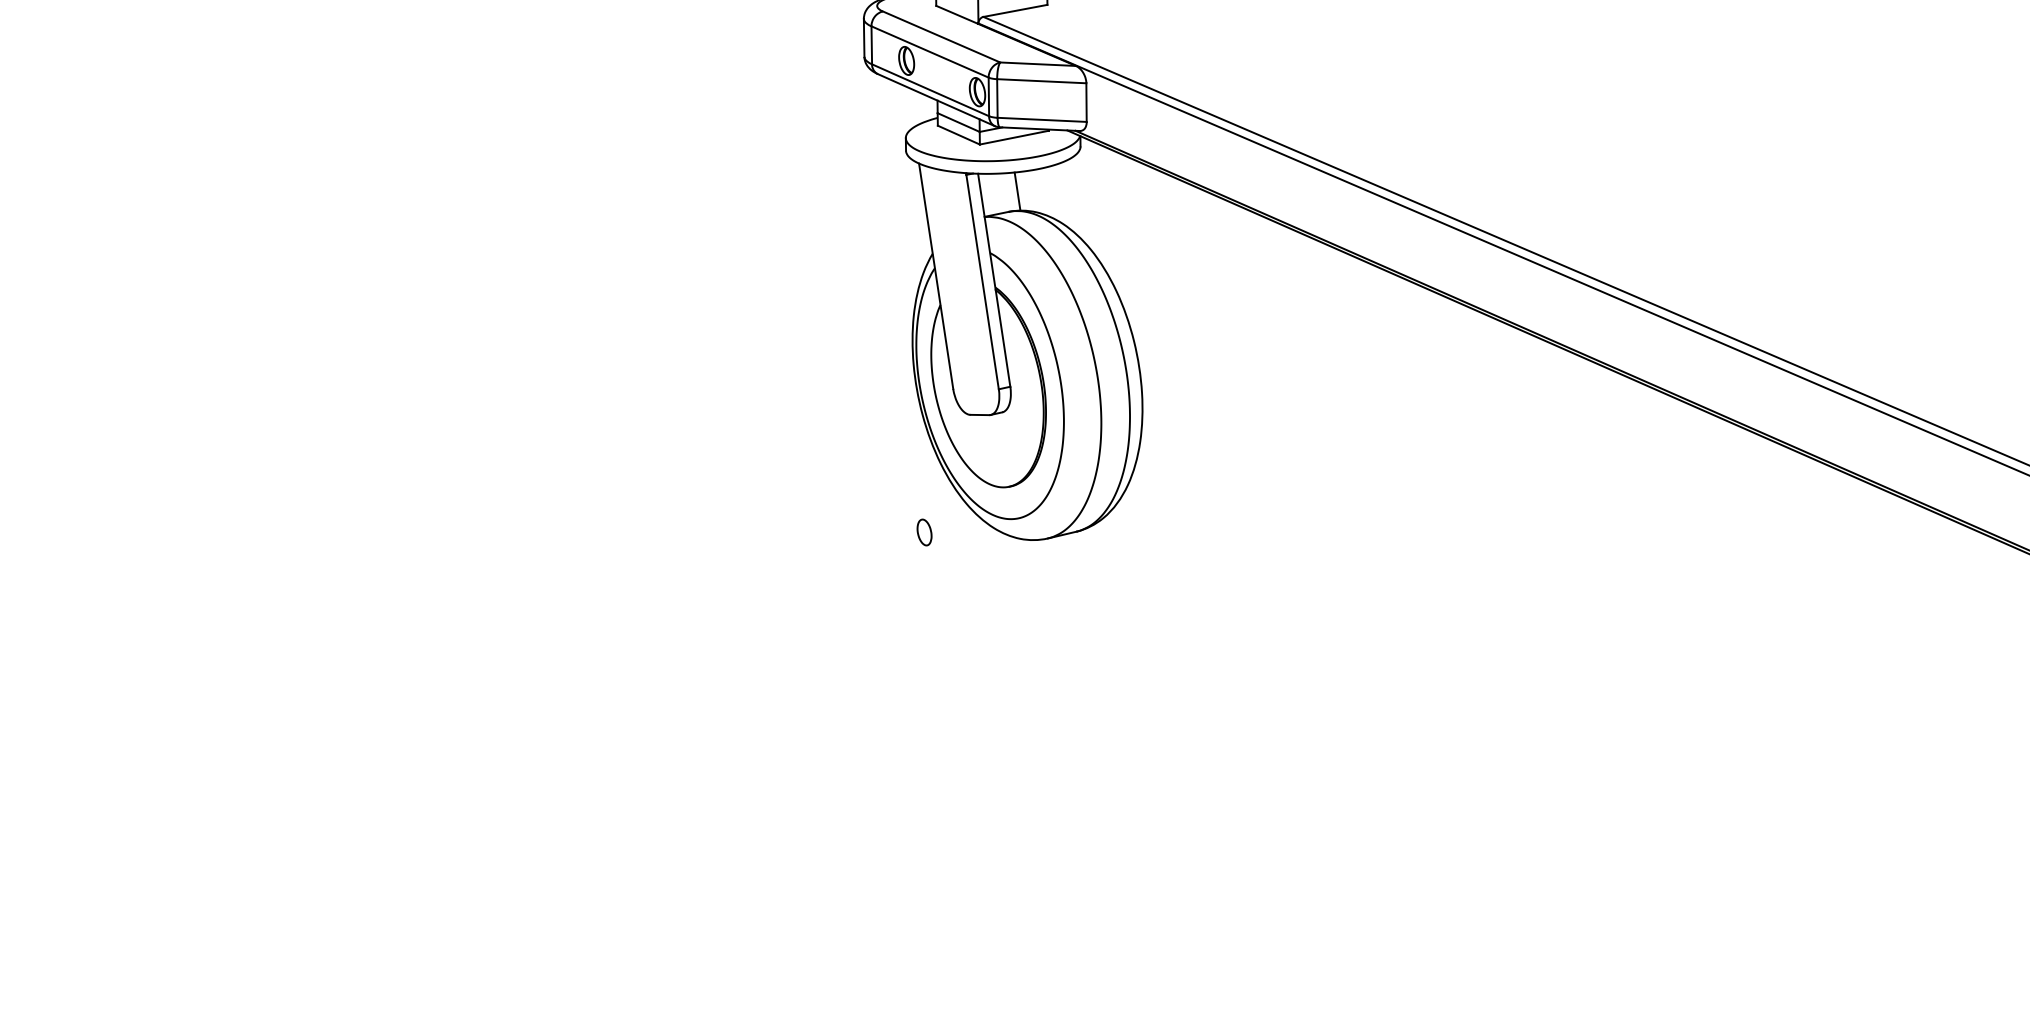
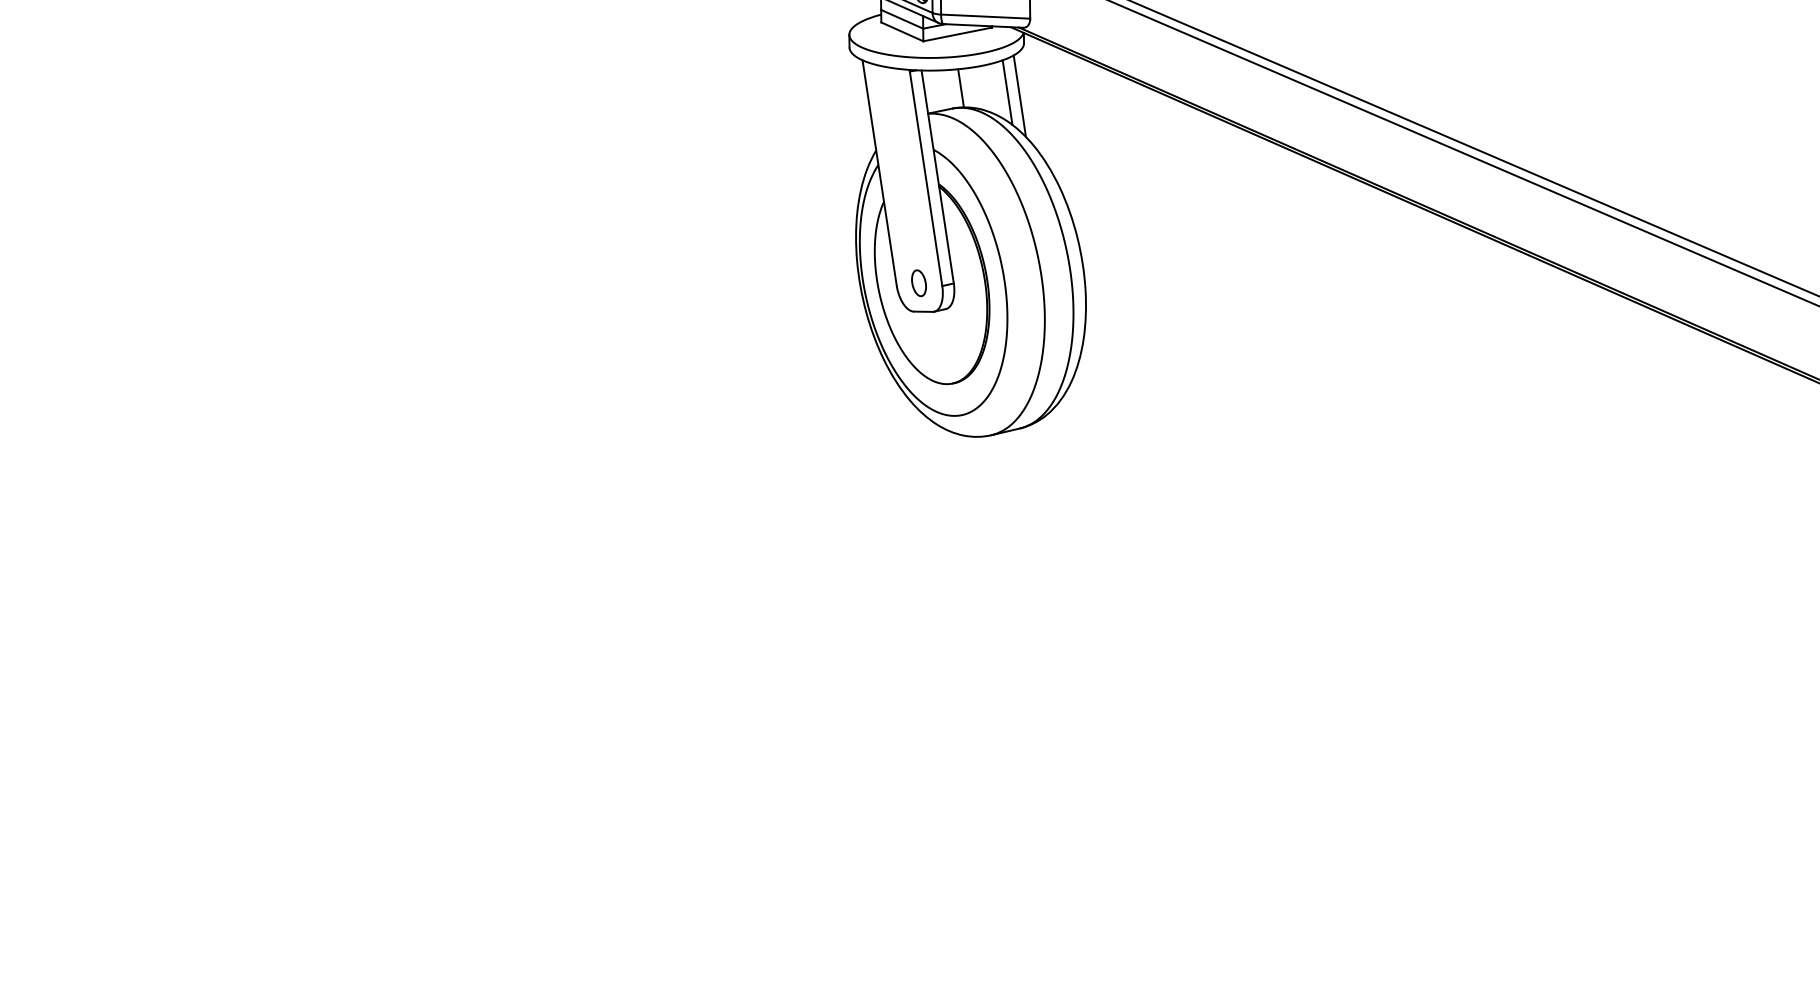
line: (1063, 195) -> (1006, 92), added
line: (1076, 199) -> (1019, 96), added
part: (924, 532) -> (918, 283), moved

